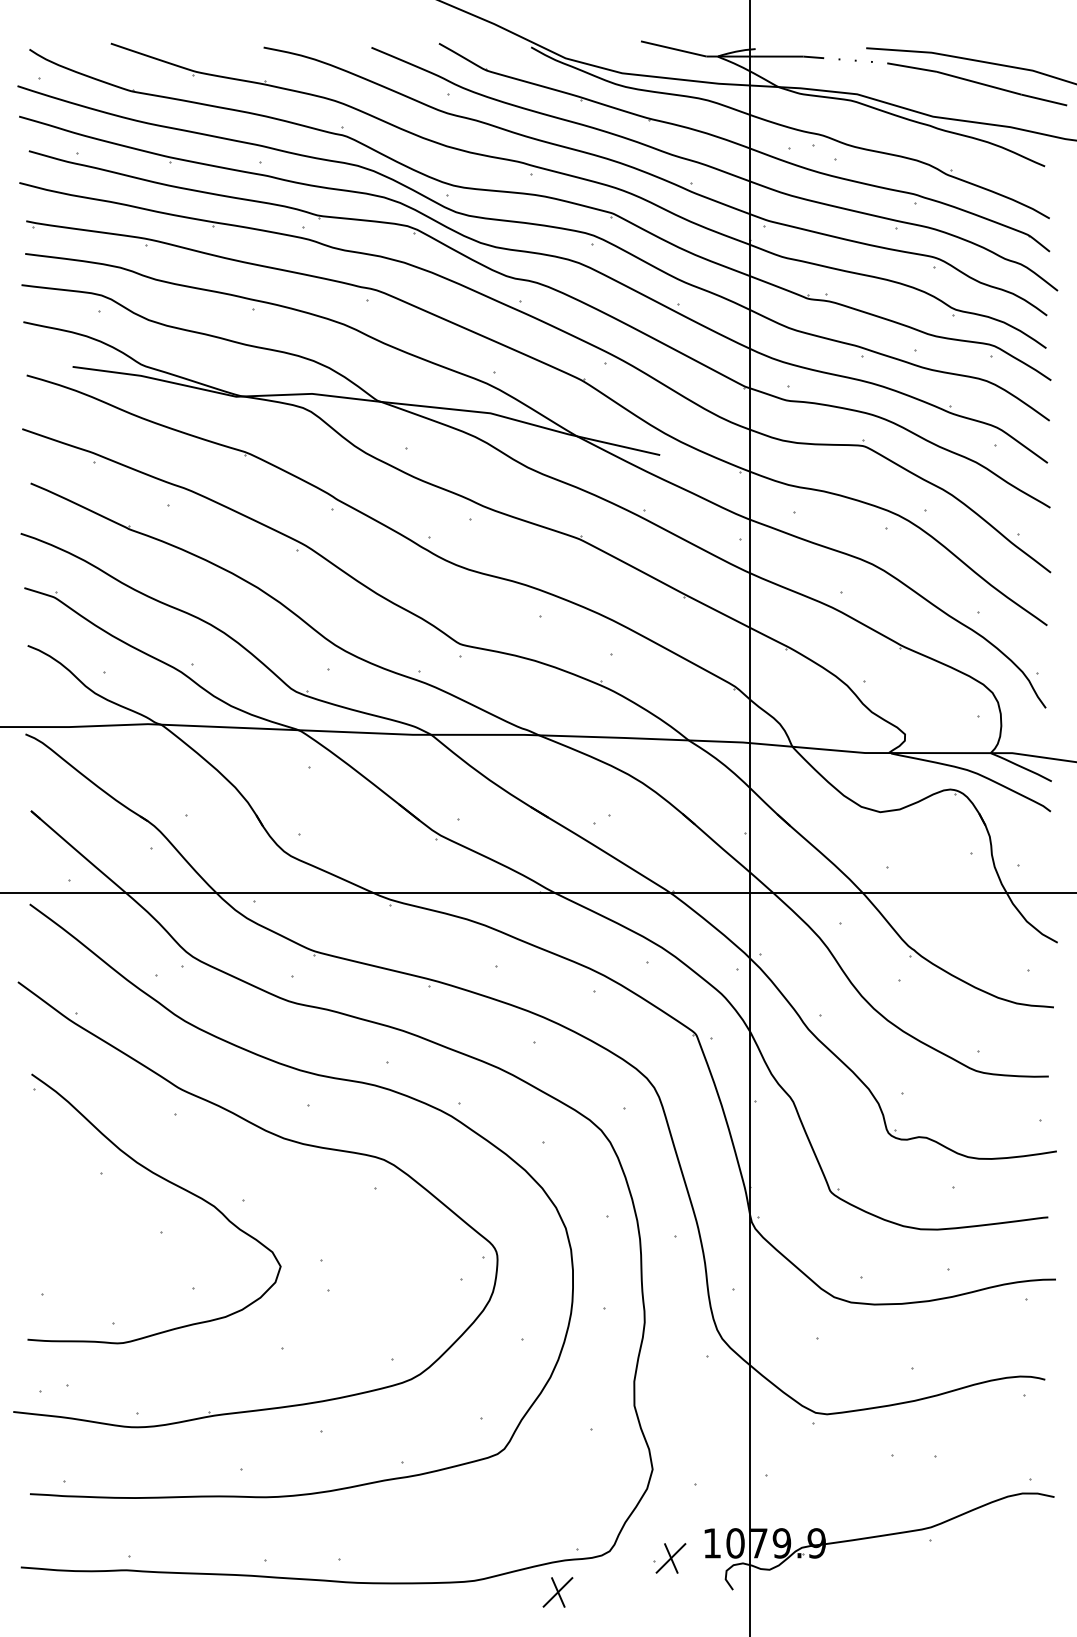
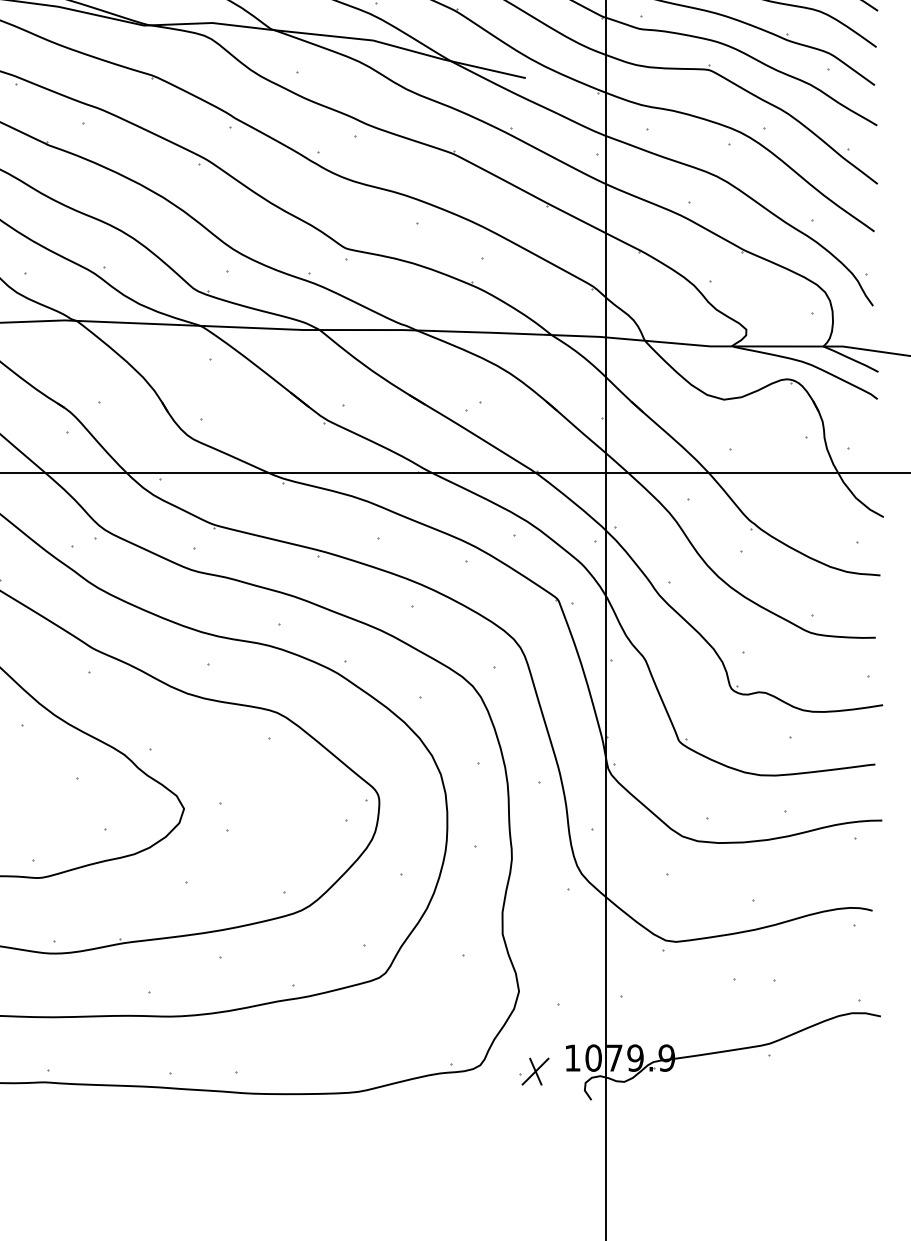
part: (557, 1592) -> (433, 1102), removed

